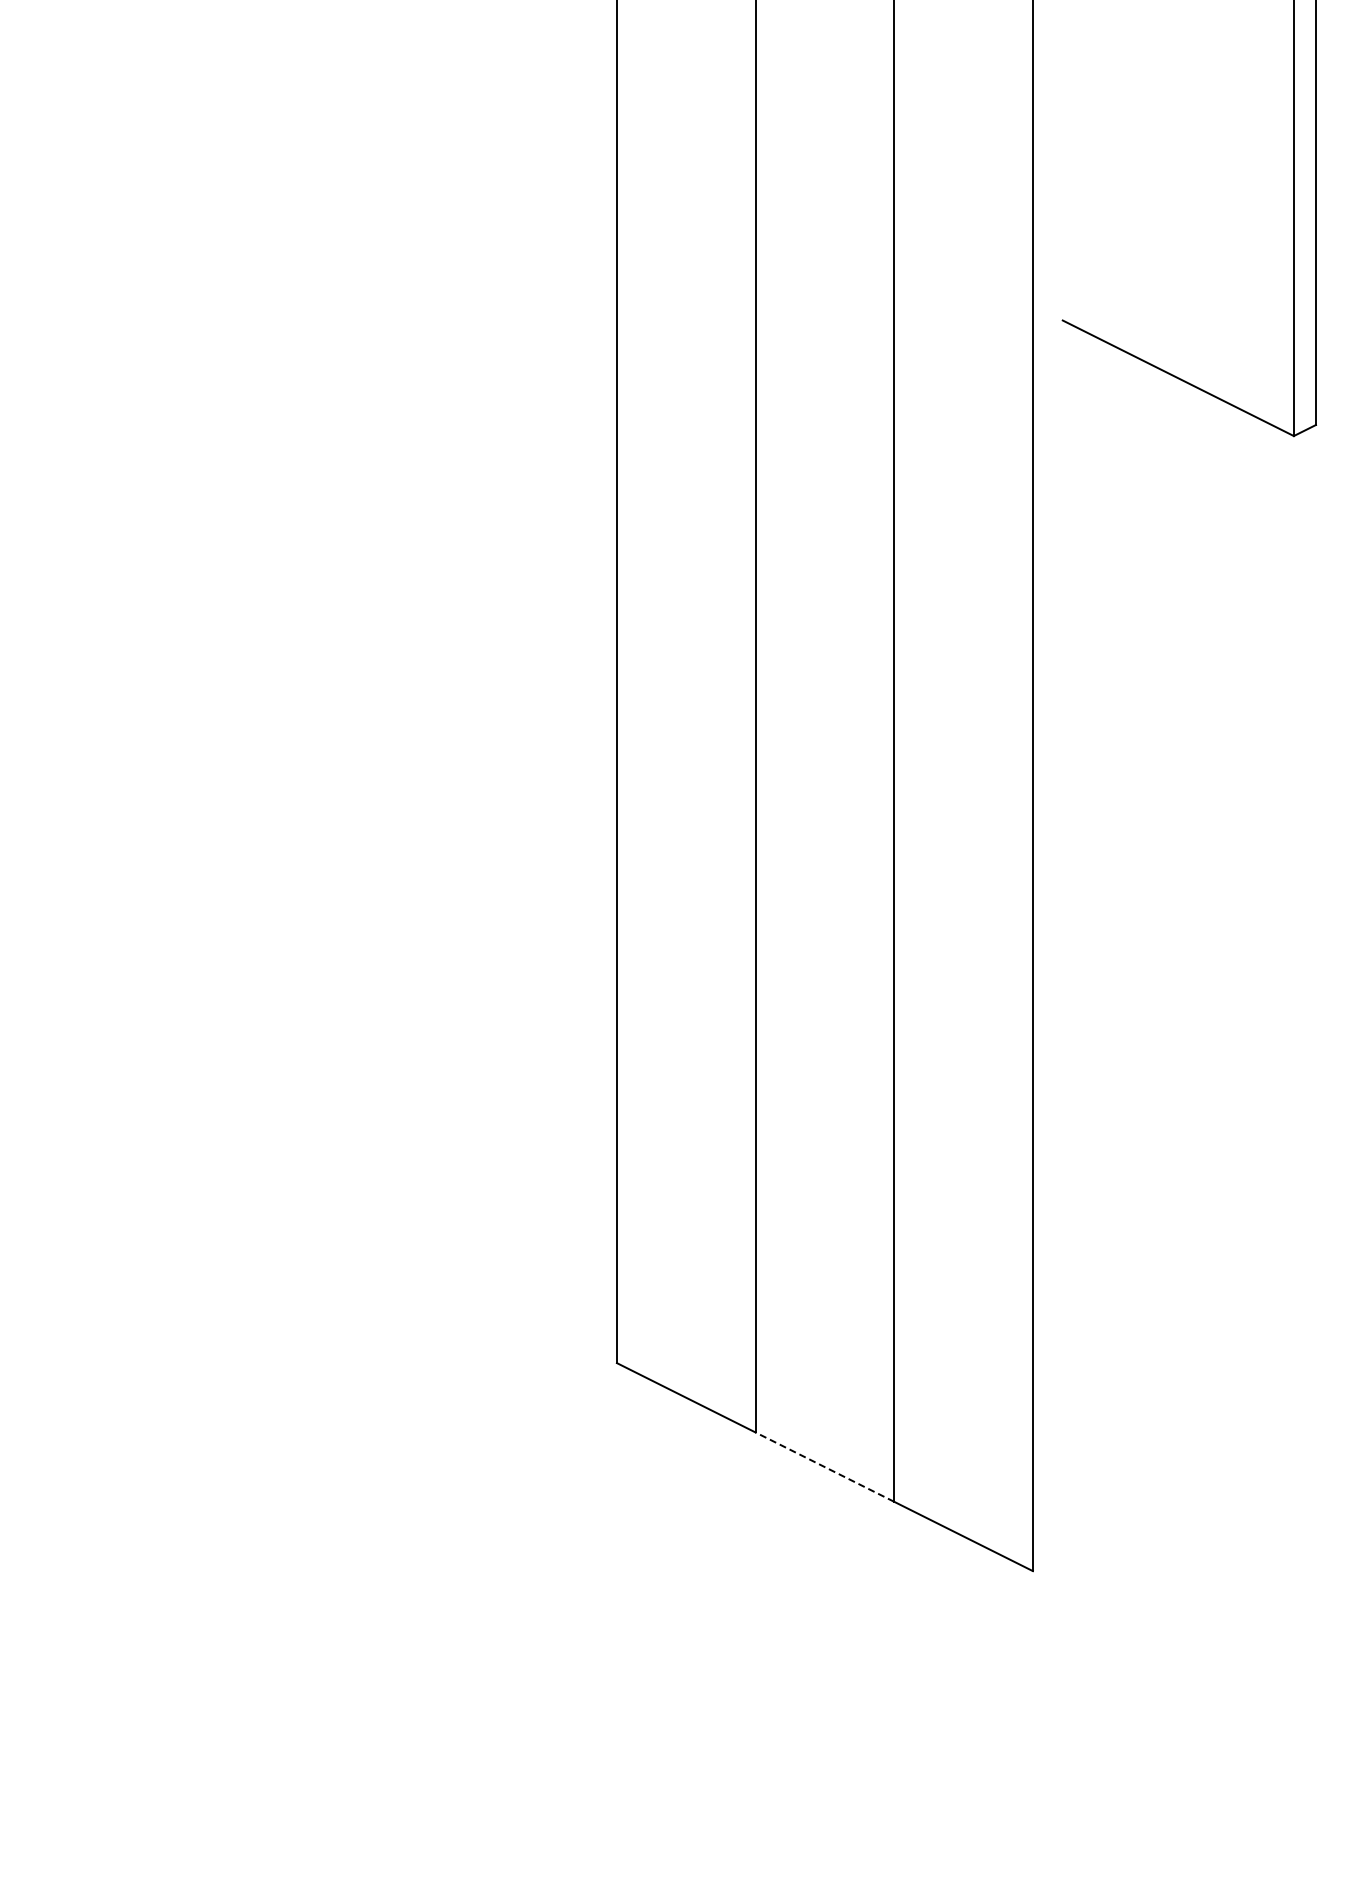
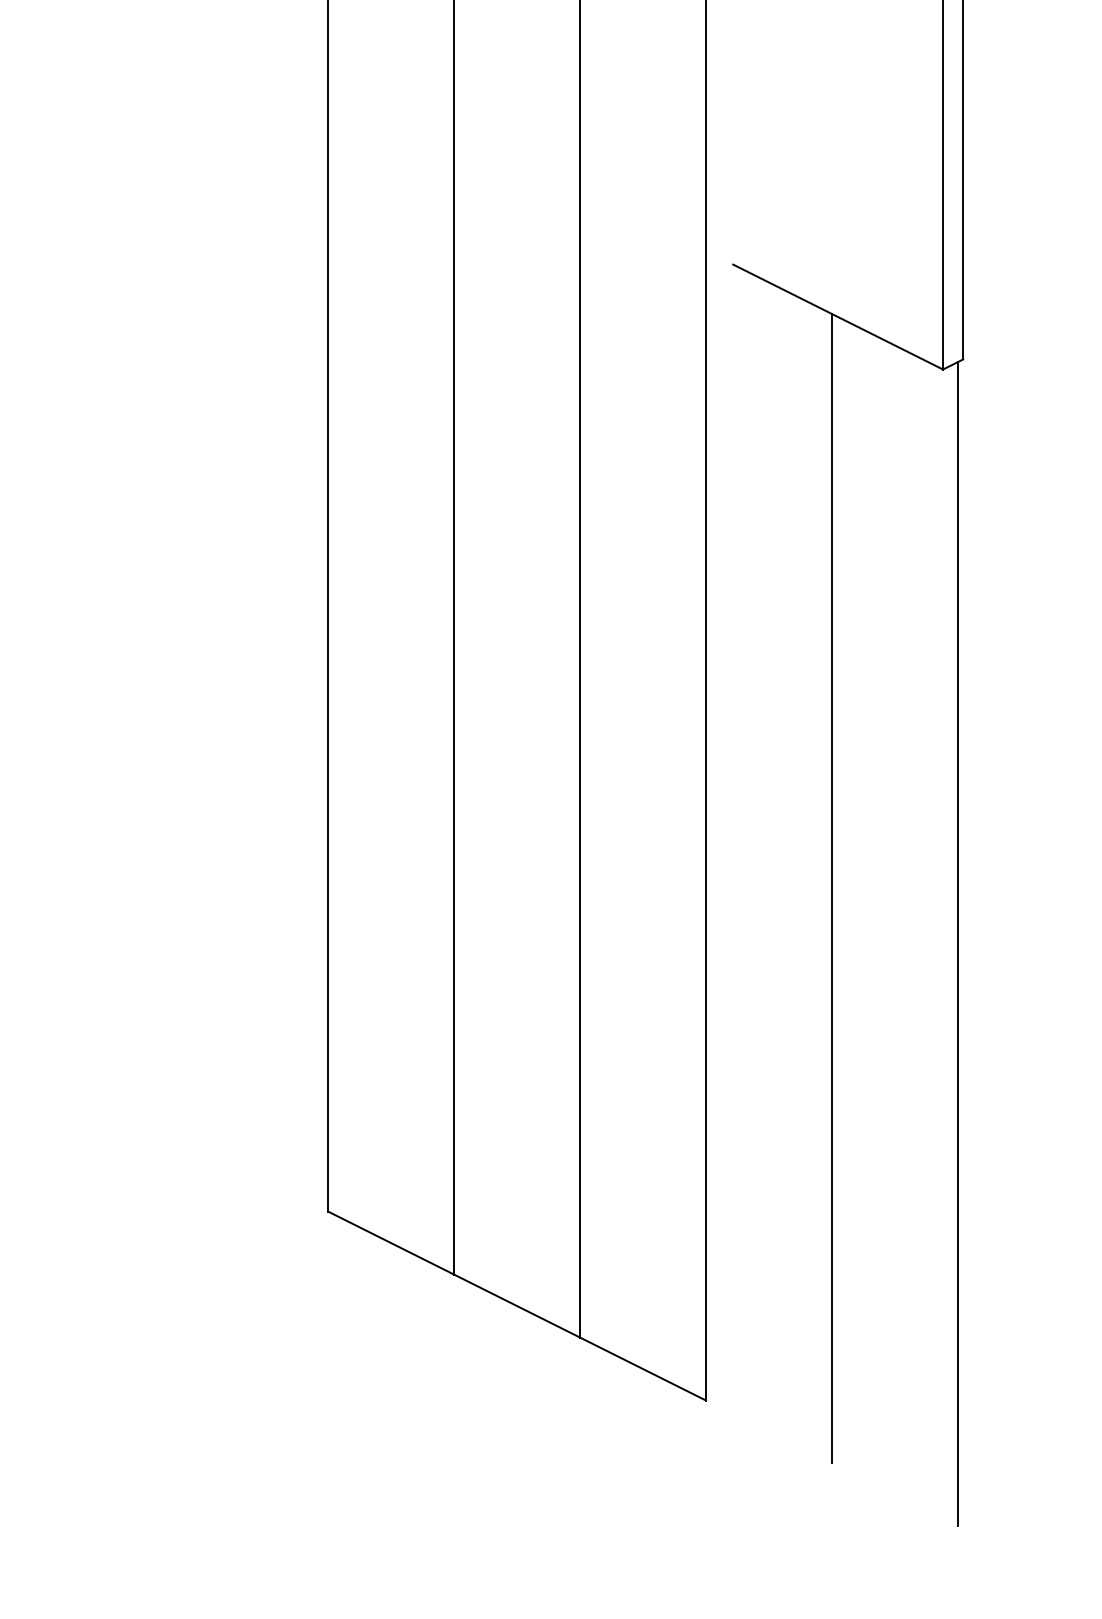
line: (1171, 1007) -> (831, 888), added
line: (1310, 1068) -> (958, 943), added
line: (824, 1467) -> (516, 1306), dashed -> solid

